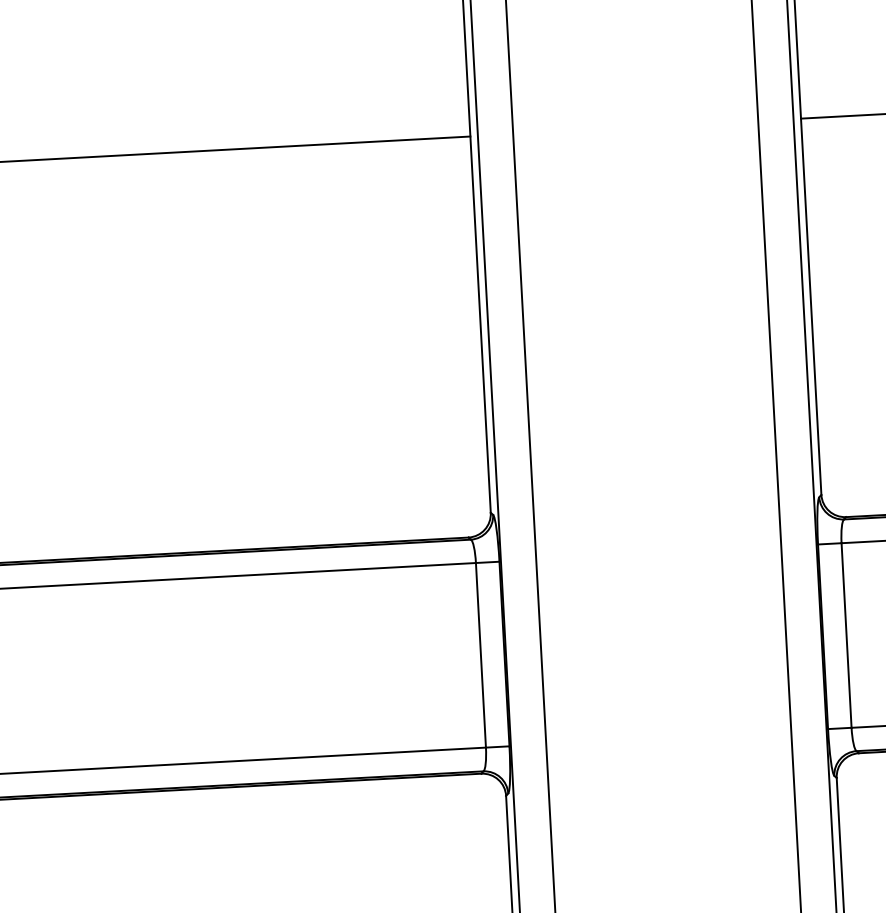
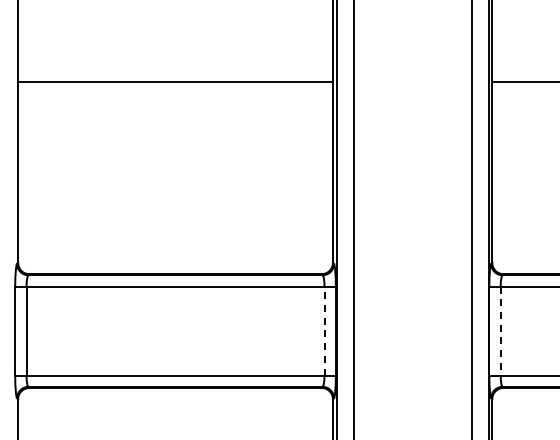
line: (846, 636) -> (500, 331), solid -> dashed
line: (480, 654) -> (324, 330), solid -> dashed

